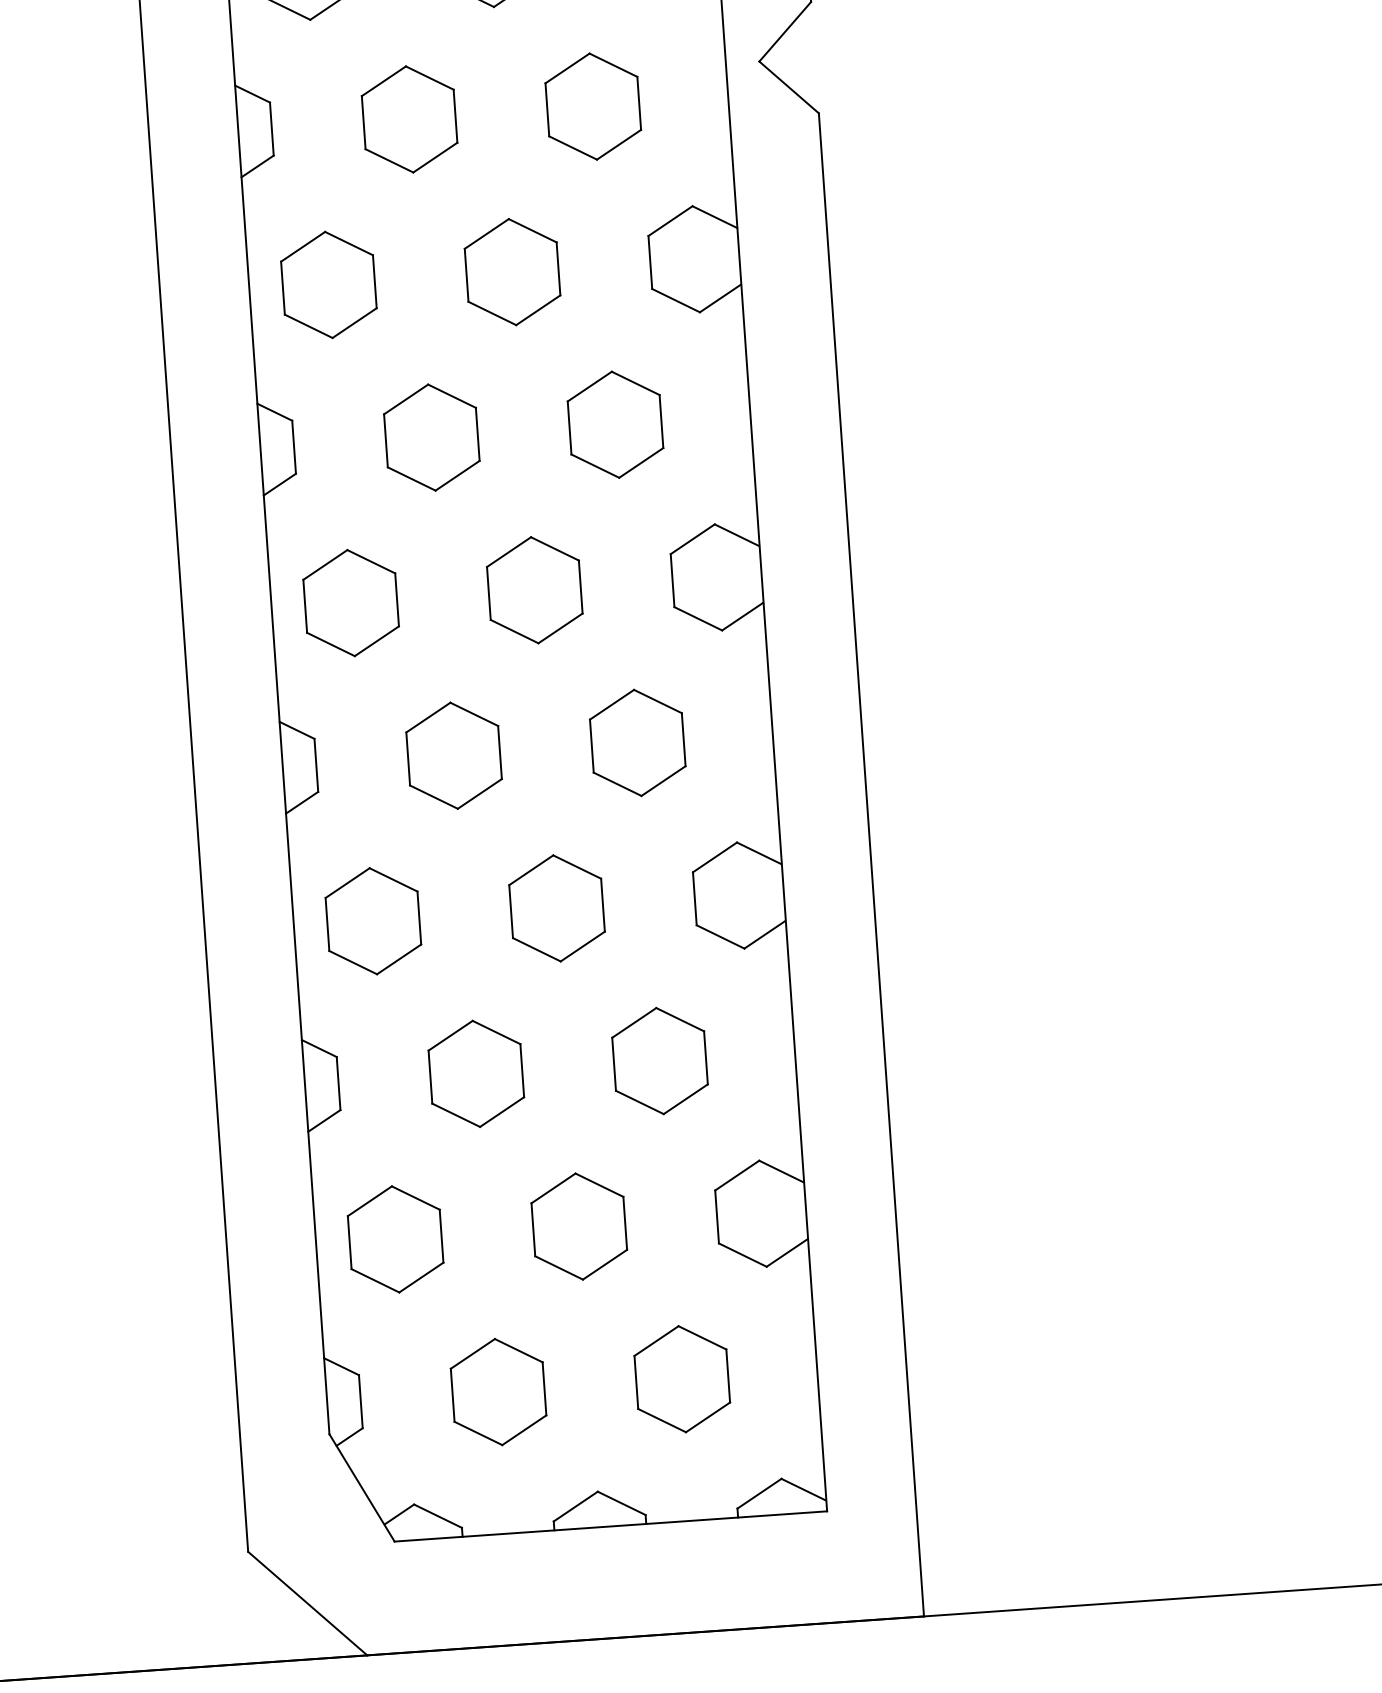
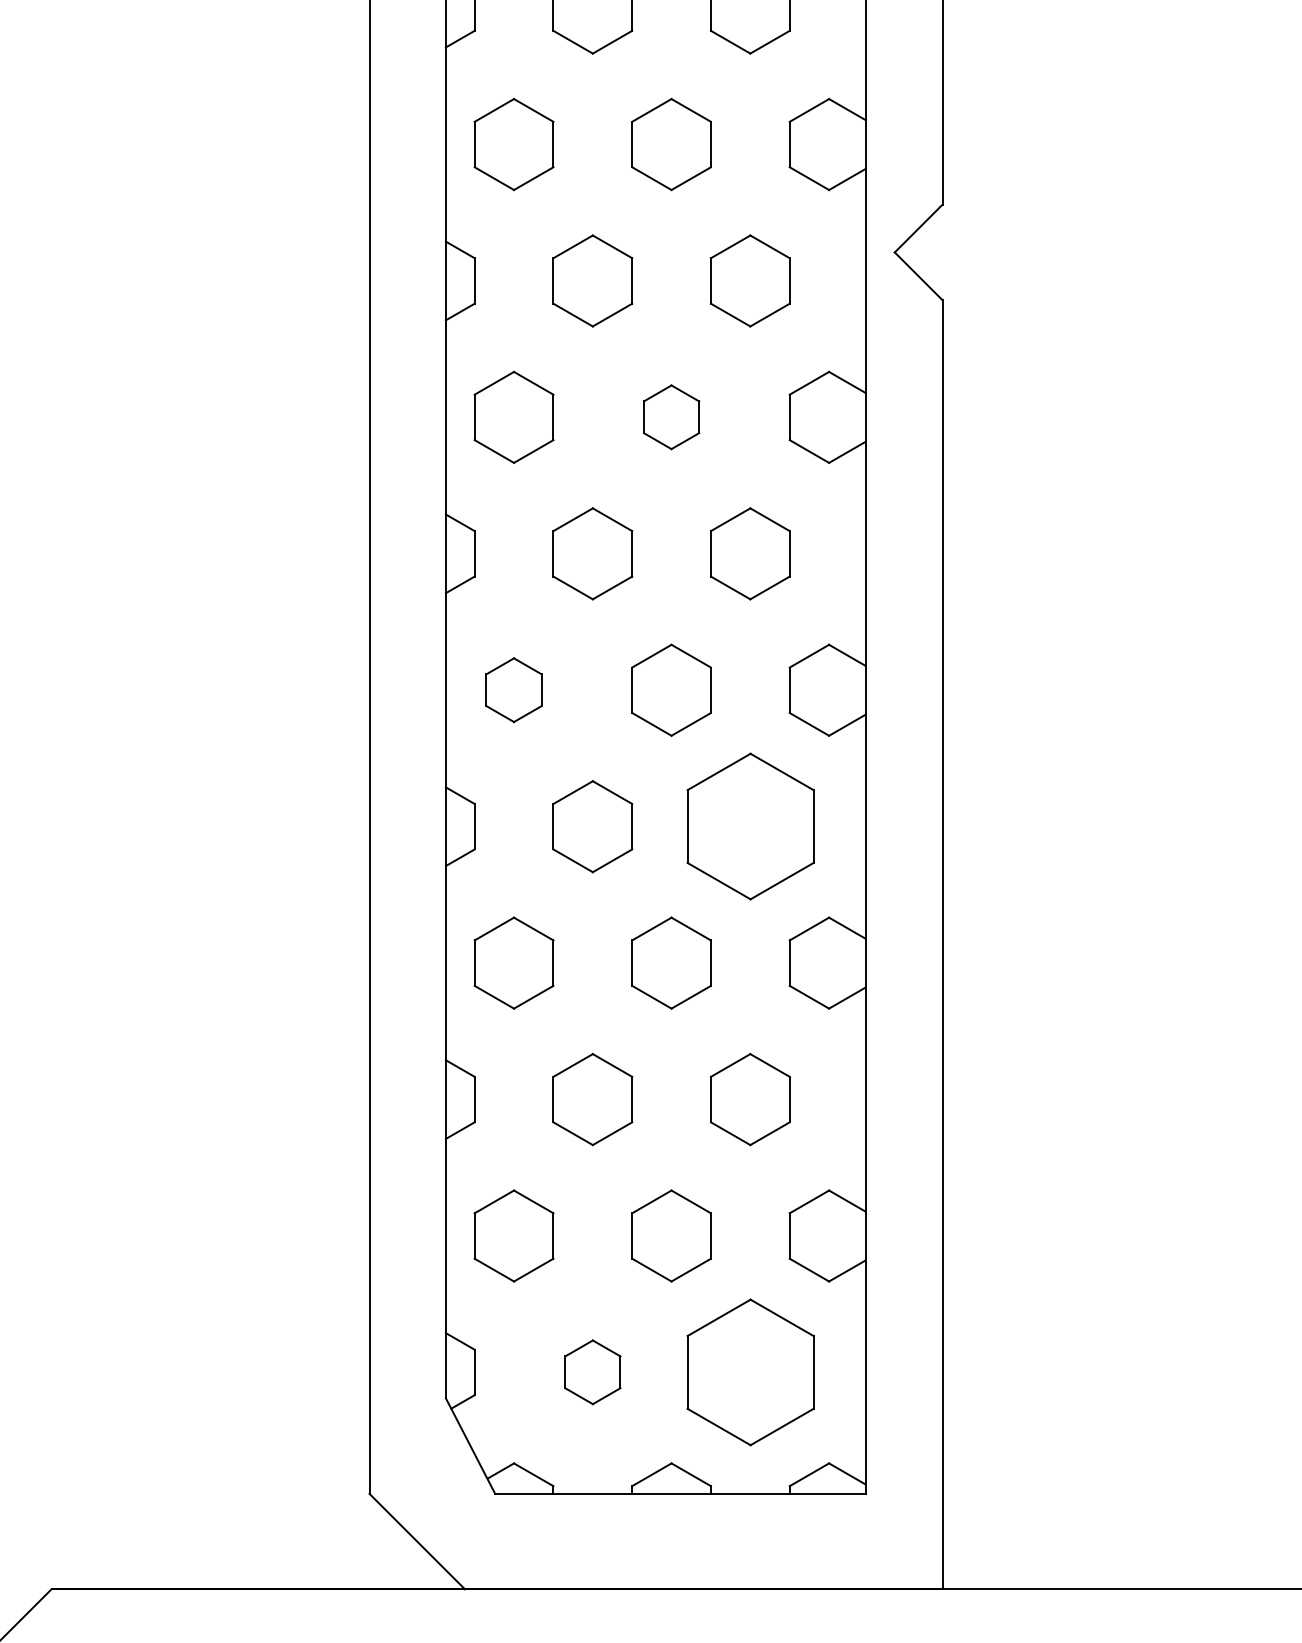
part: (512, 271) -> (671, 416), size x0.7
part: (350, 602) -> (513, 689), size x0.7
part: (636, 742) -> (749, 826), size x1.6
part: (681, 1379) -> (749, 1372), size x1.6
part: (498, 1390) -> (592, 1371), size x0.7

